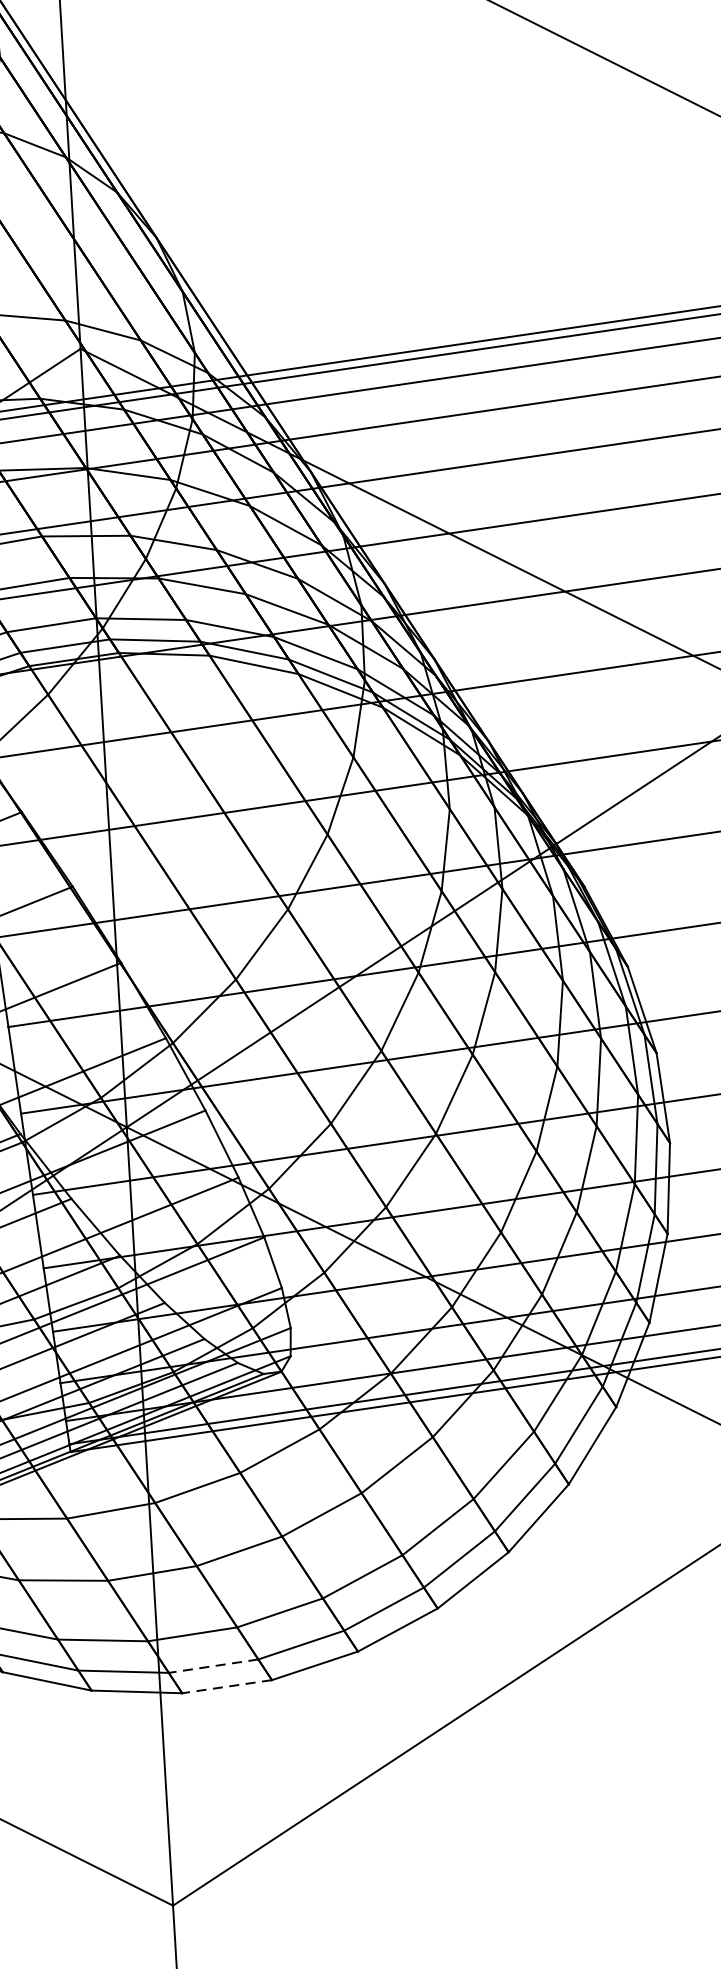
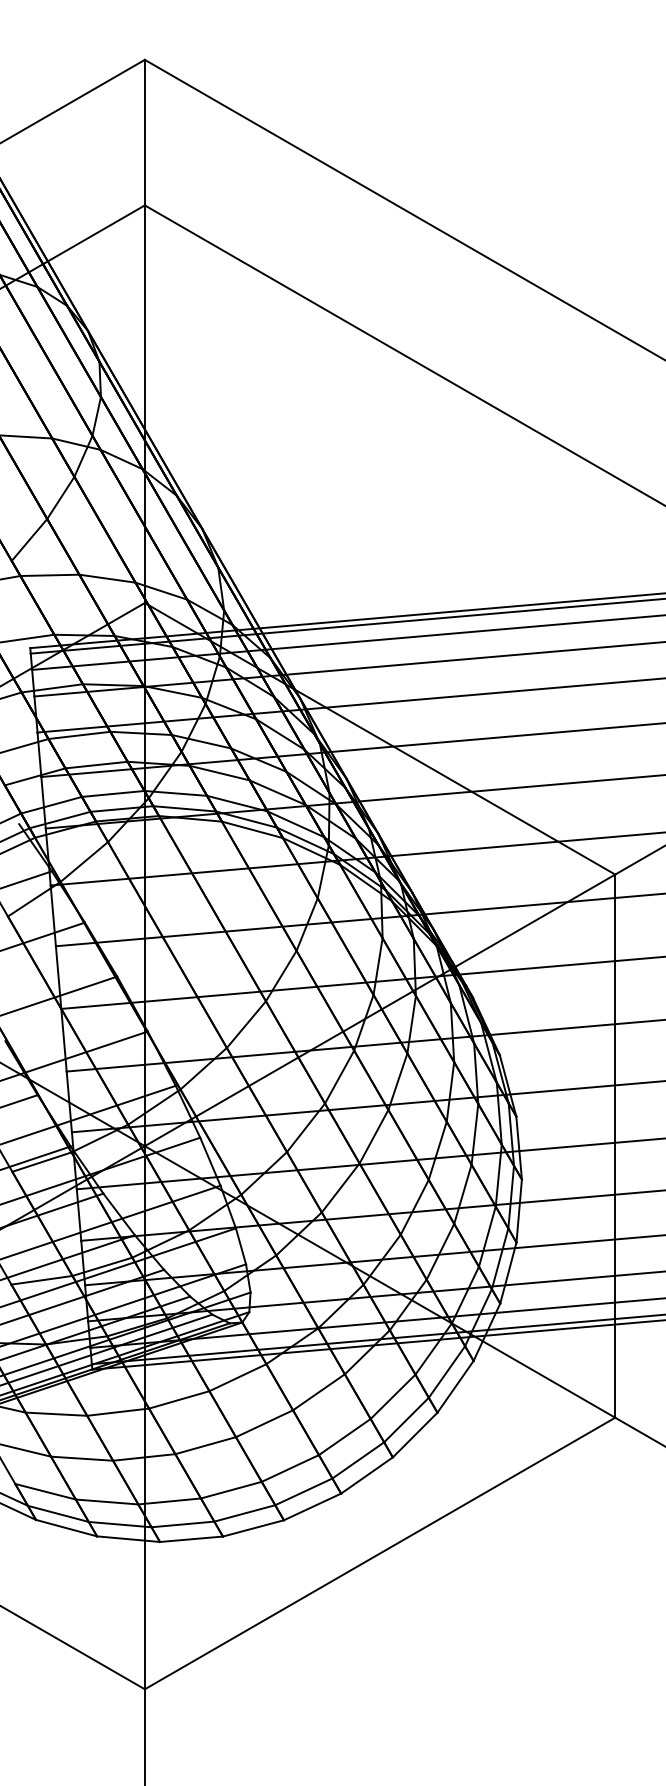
line: (212, 1666) -> (182, 1524), dashed -> solid
line: (227, 1687) -> (191, 1539), dashed -> solid

